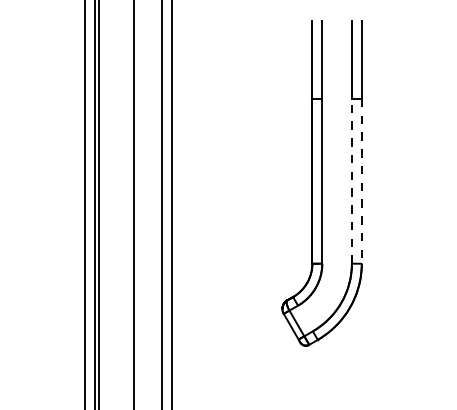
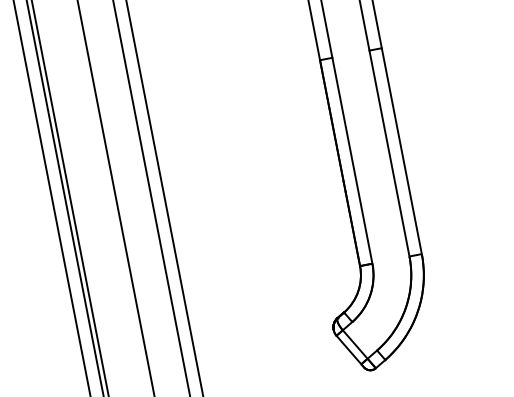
line: (351, 180) -> (388, 152), dashed -> solid
line: (361, 181) -> (401, 151), dashed -> solid

